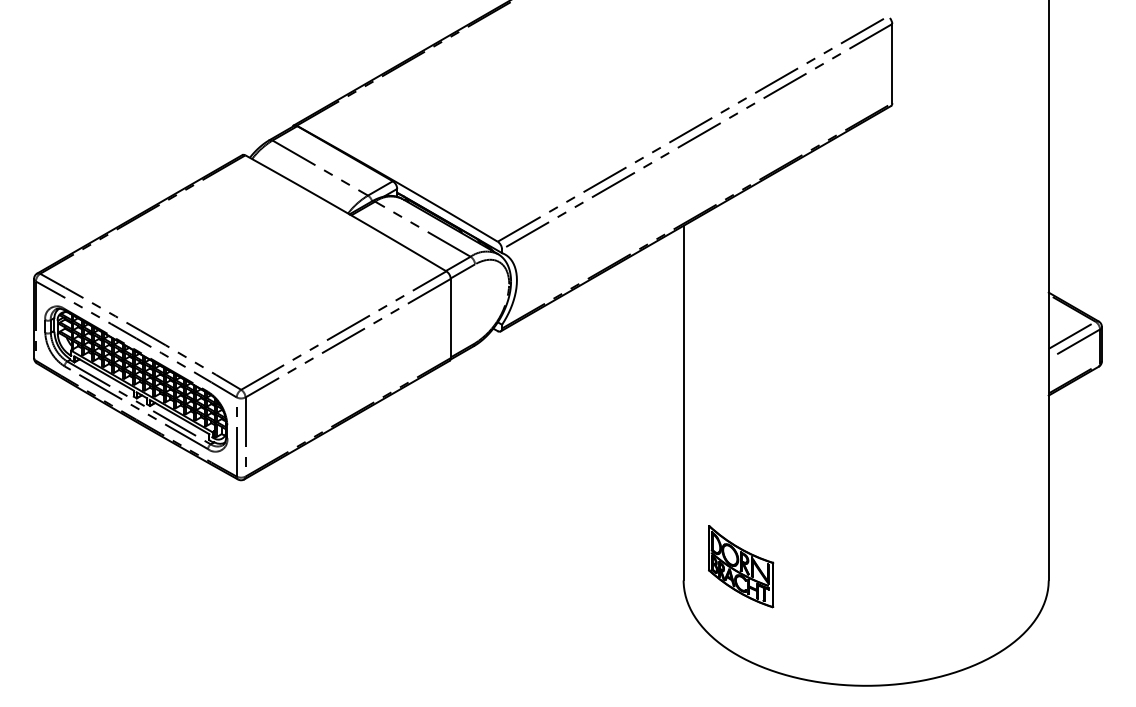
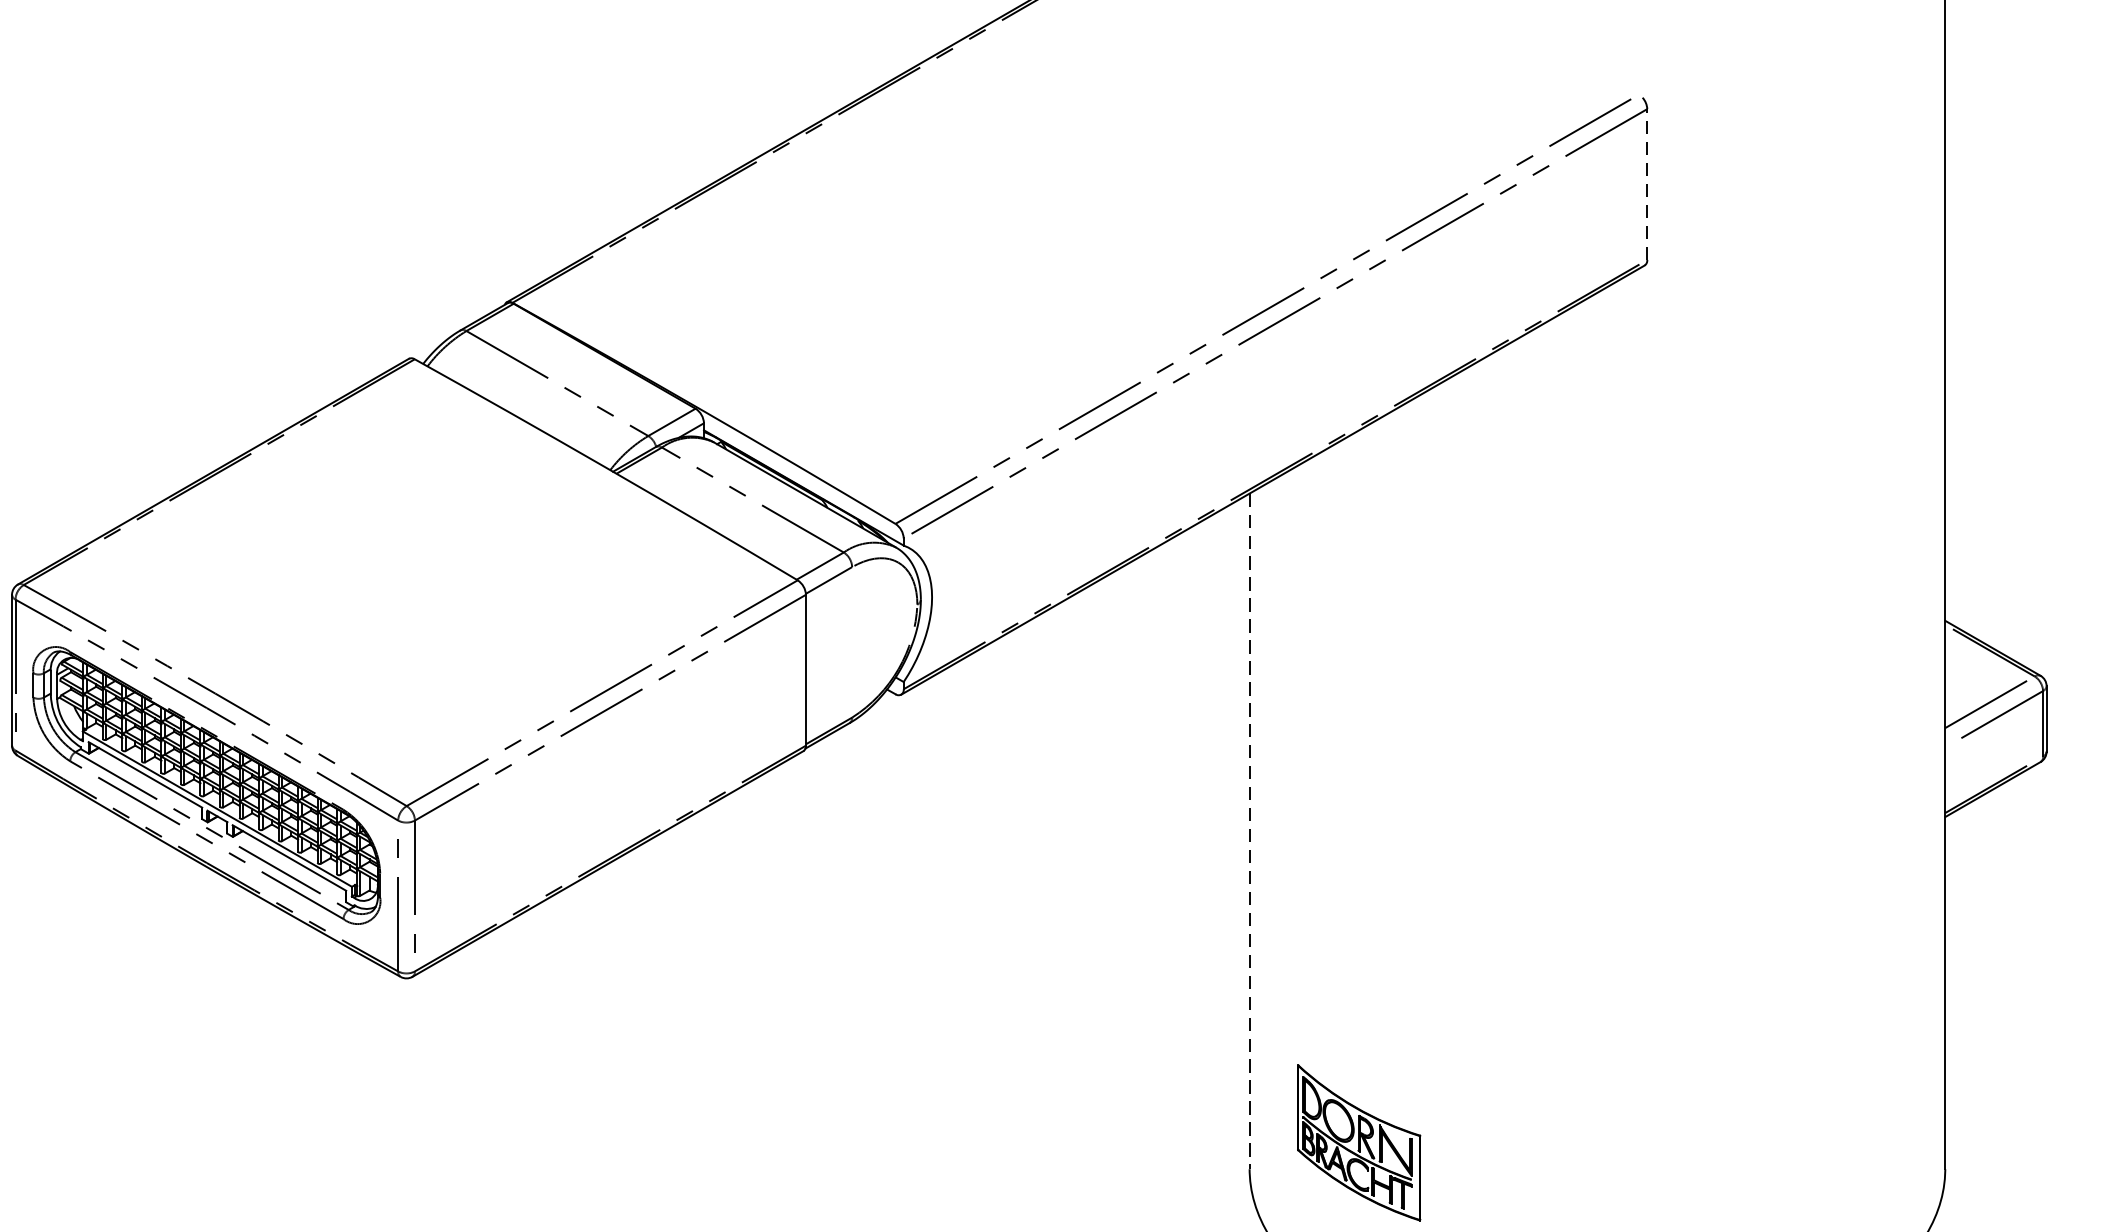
line: (892, 63) -> (1647, 184), solid -> dashed
line: (683, 403) -> (1249, 832), solid -> dashed

